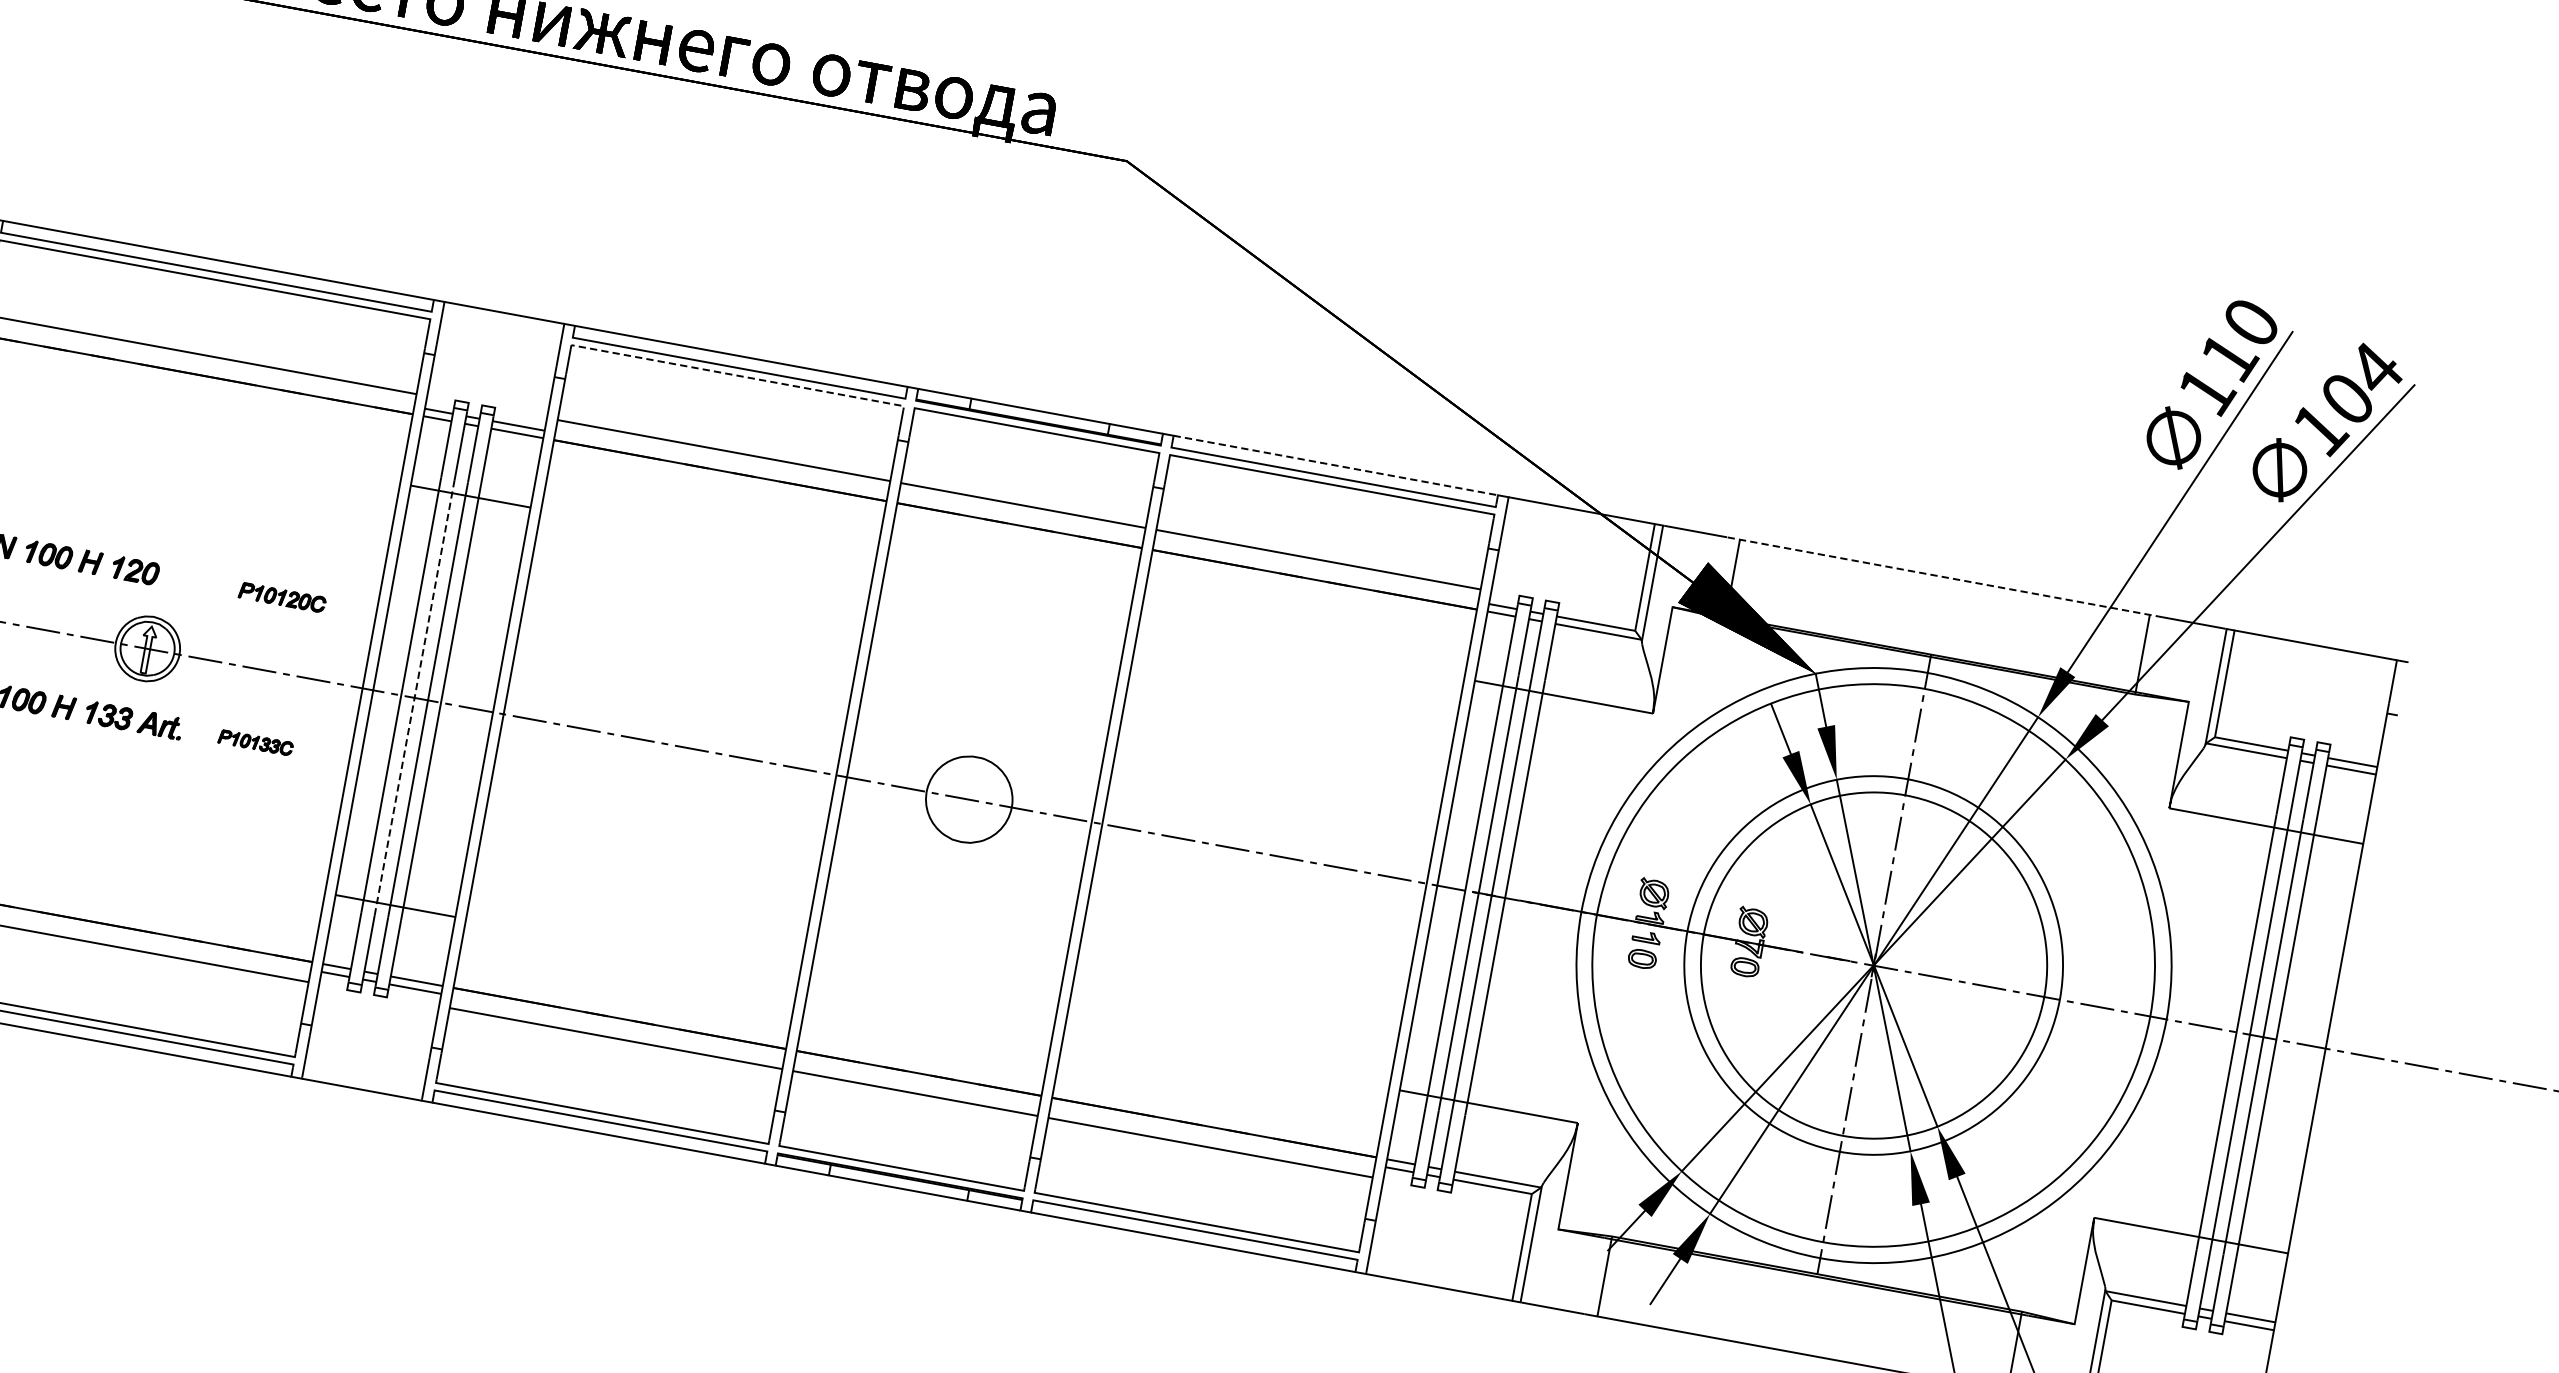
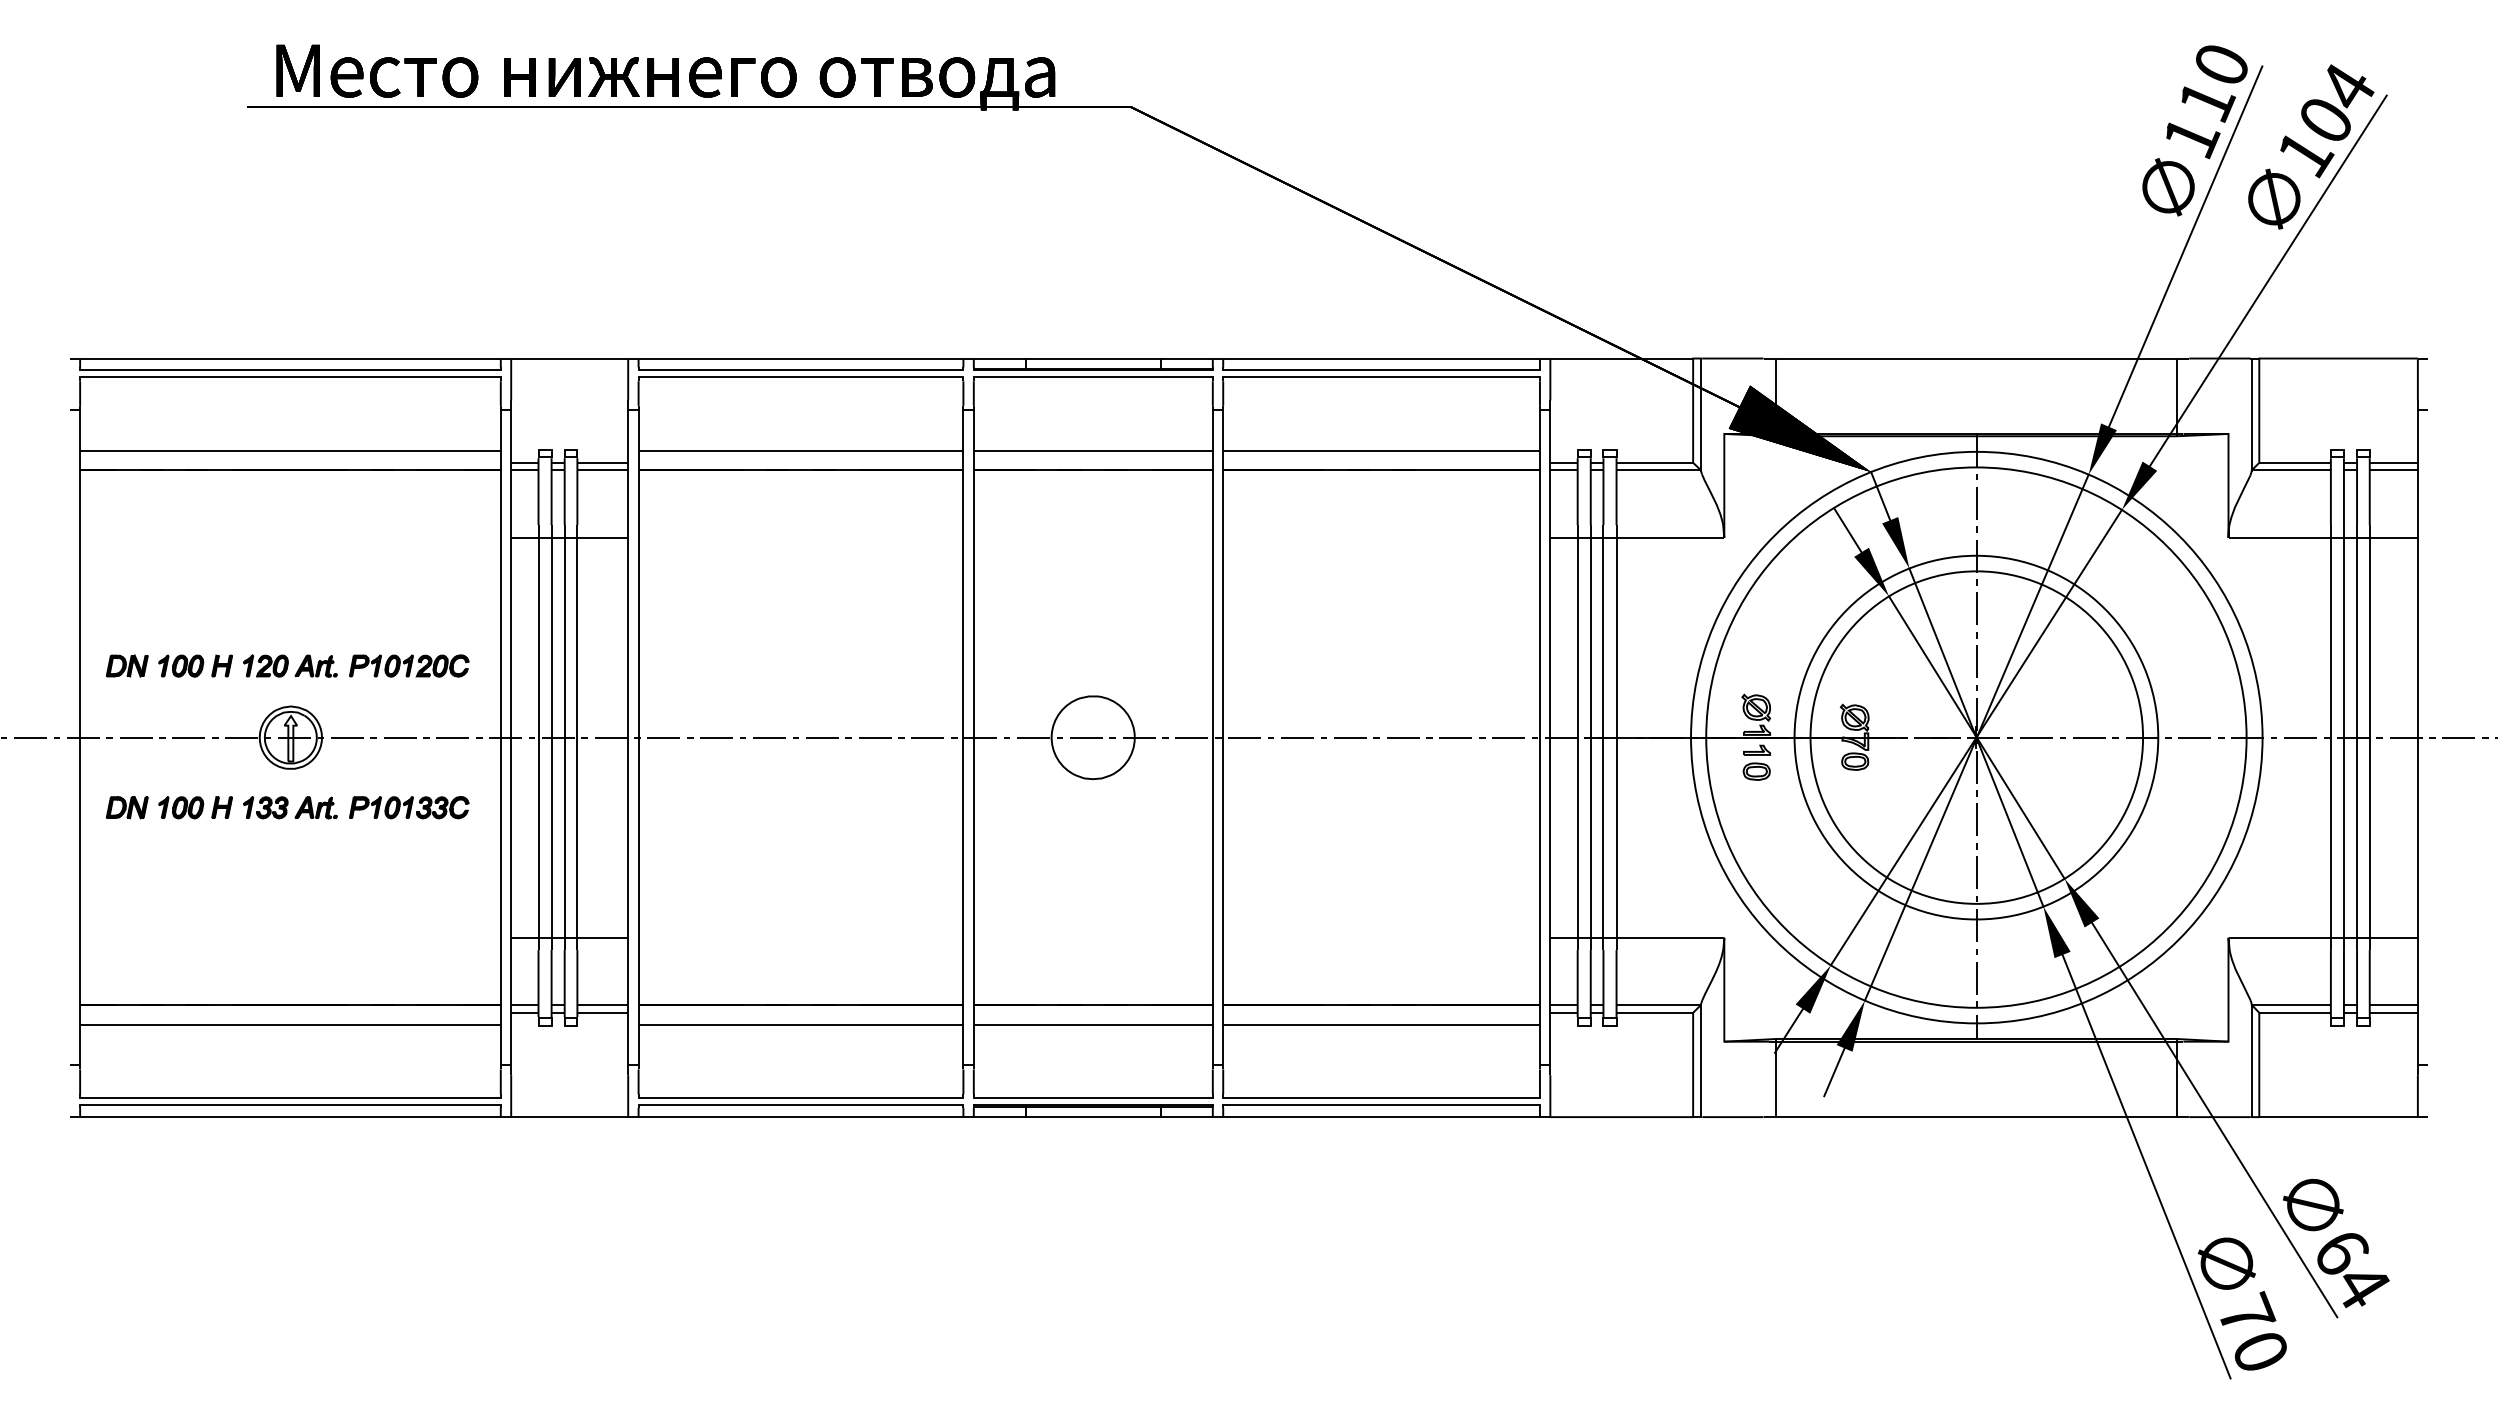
line: (738, 375) -> (801, 377), dashed -> solid
line: (1336, 465) -> (1382, 358), dashed -> solid
line: (1943, 577) -> (1975, 358), dashed -> solid
part: (186, 579) -> (315, 665), added
part: (282, 597) -> (409, 665), size x1.43
line: (414, 697) -> (551, 737), dashed -> solid
part: (256, 742) -> (409, 807), size x1.67

